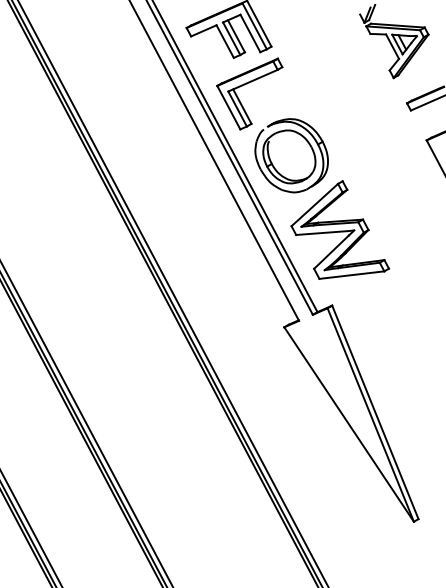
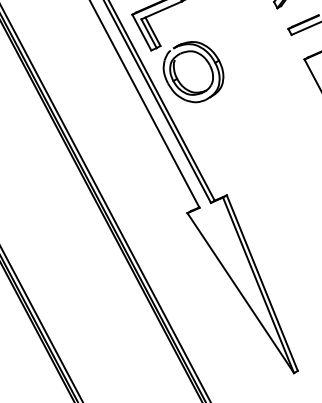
part: (339, 229) -> (232, 132), removed

